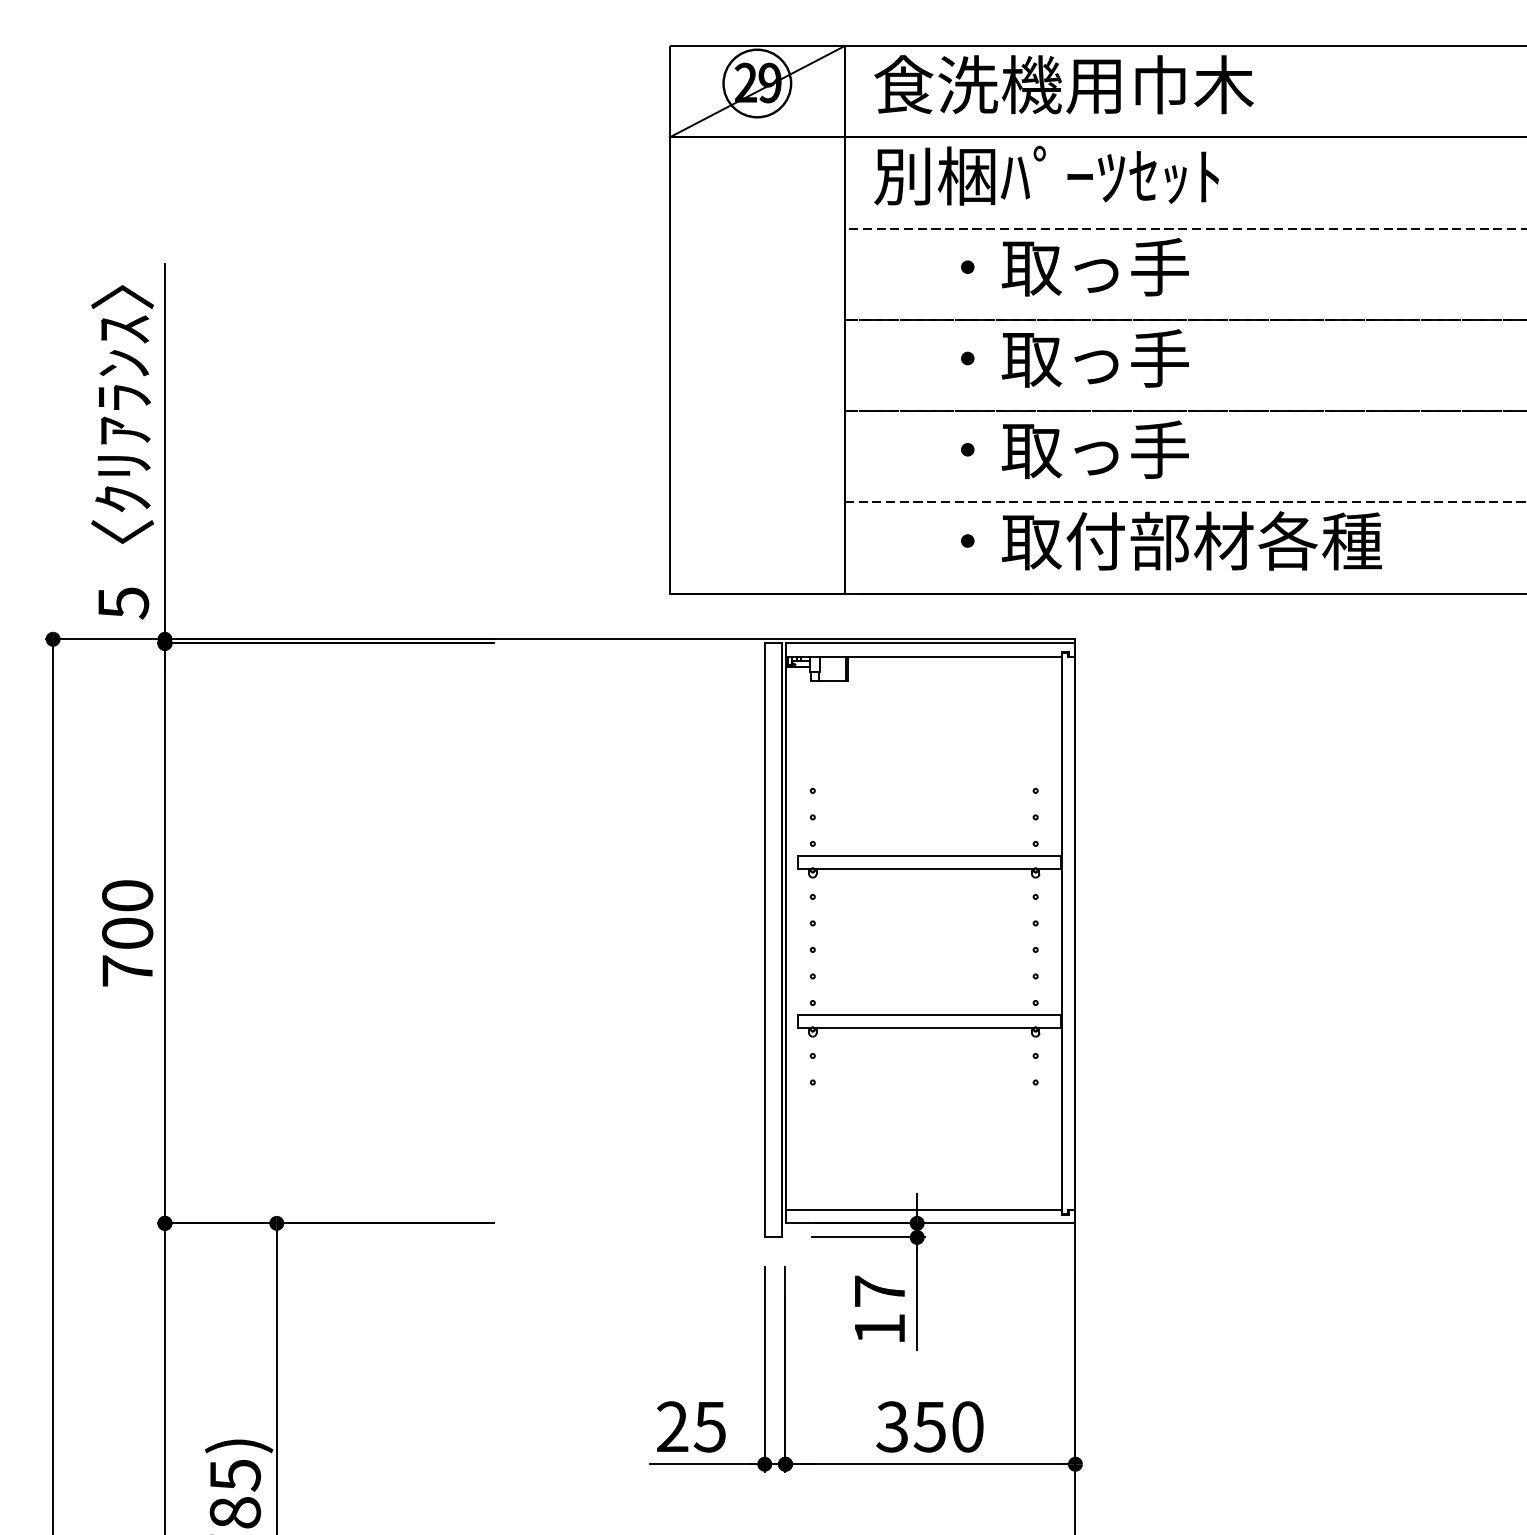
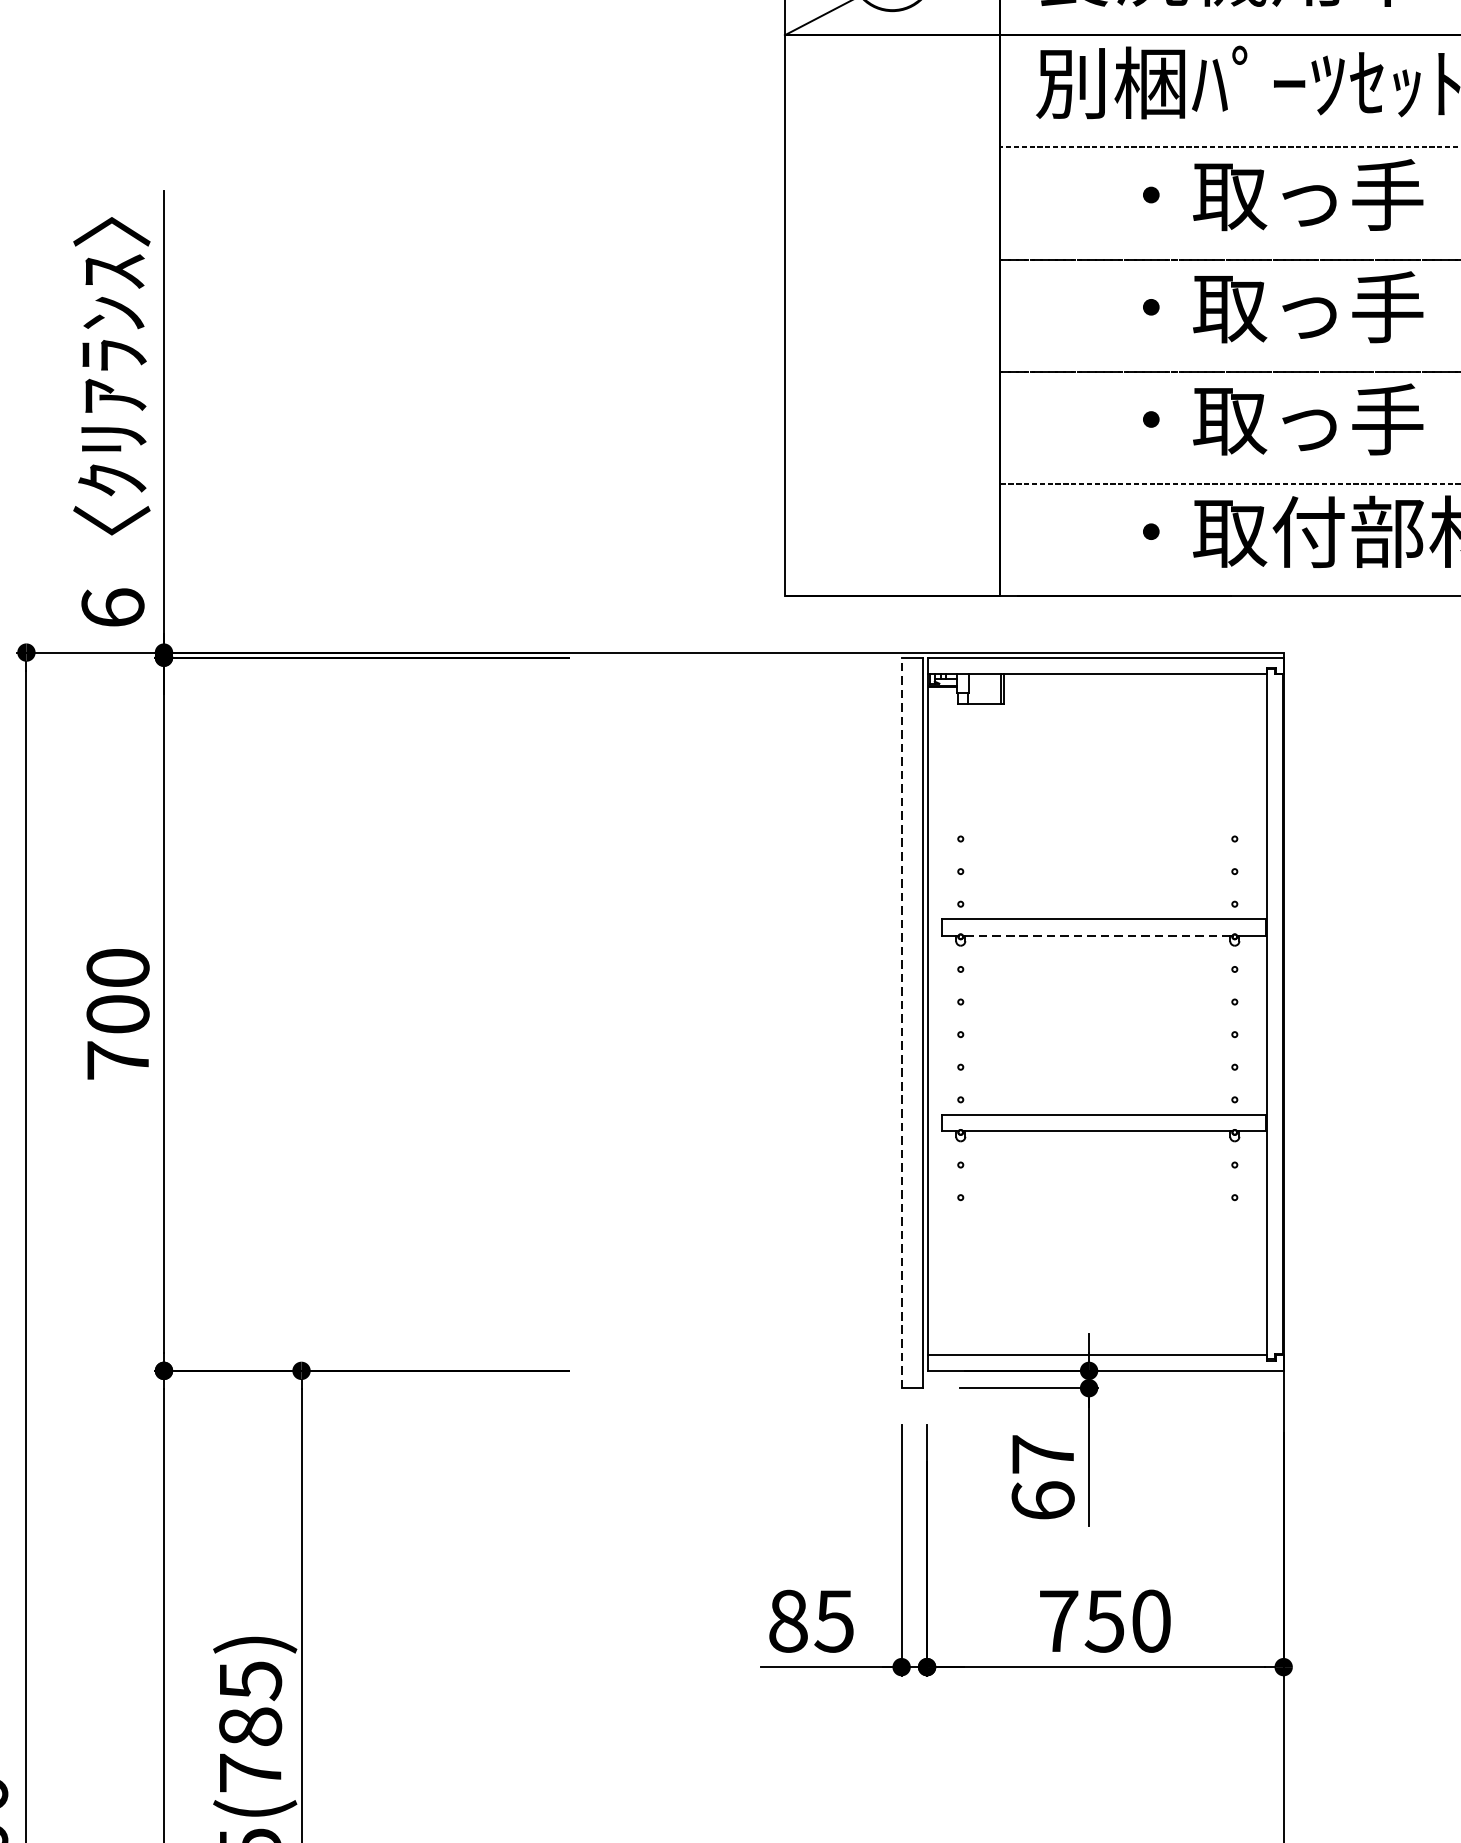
text: (123, 603) -> (113, 608), 5 -> 6
line: (924, 869) -> (1098, 935), solid -> dashed
line: (764, 940) -> (901, 1023), solid -> dashed
text: (879, 1328) -> (1042, 1500), 17 -> 67
text: (672, 1426) -> (788, 1620), 25 -> 85
text: (892, 1426) -> (1058, 1620), 350 -> 750

